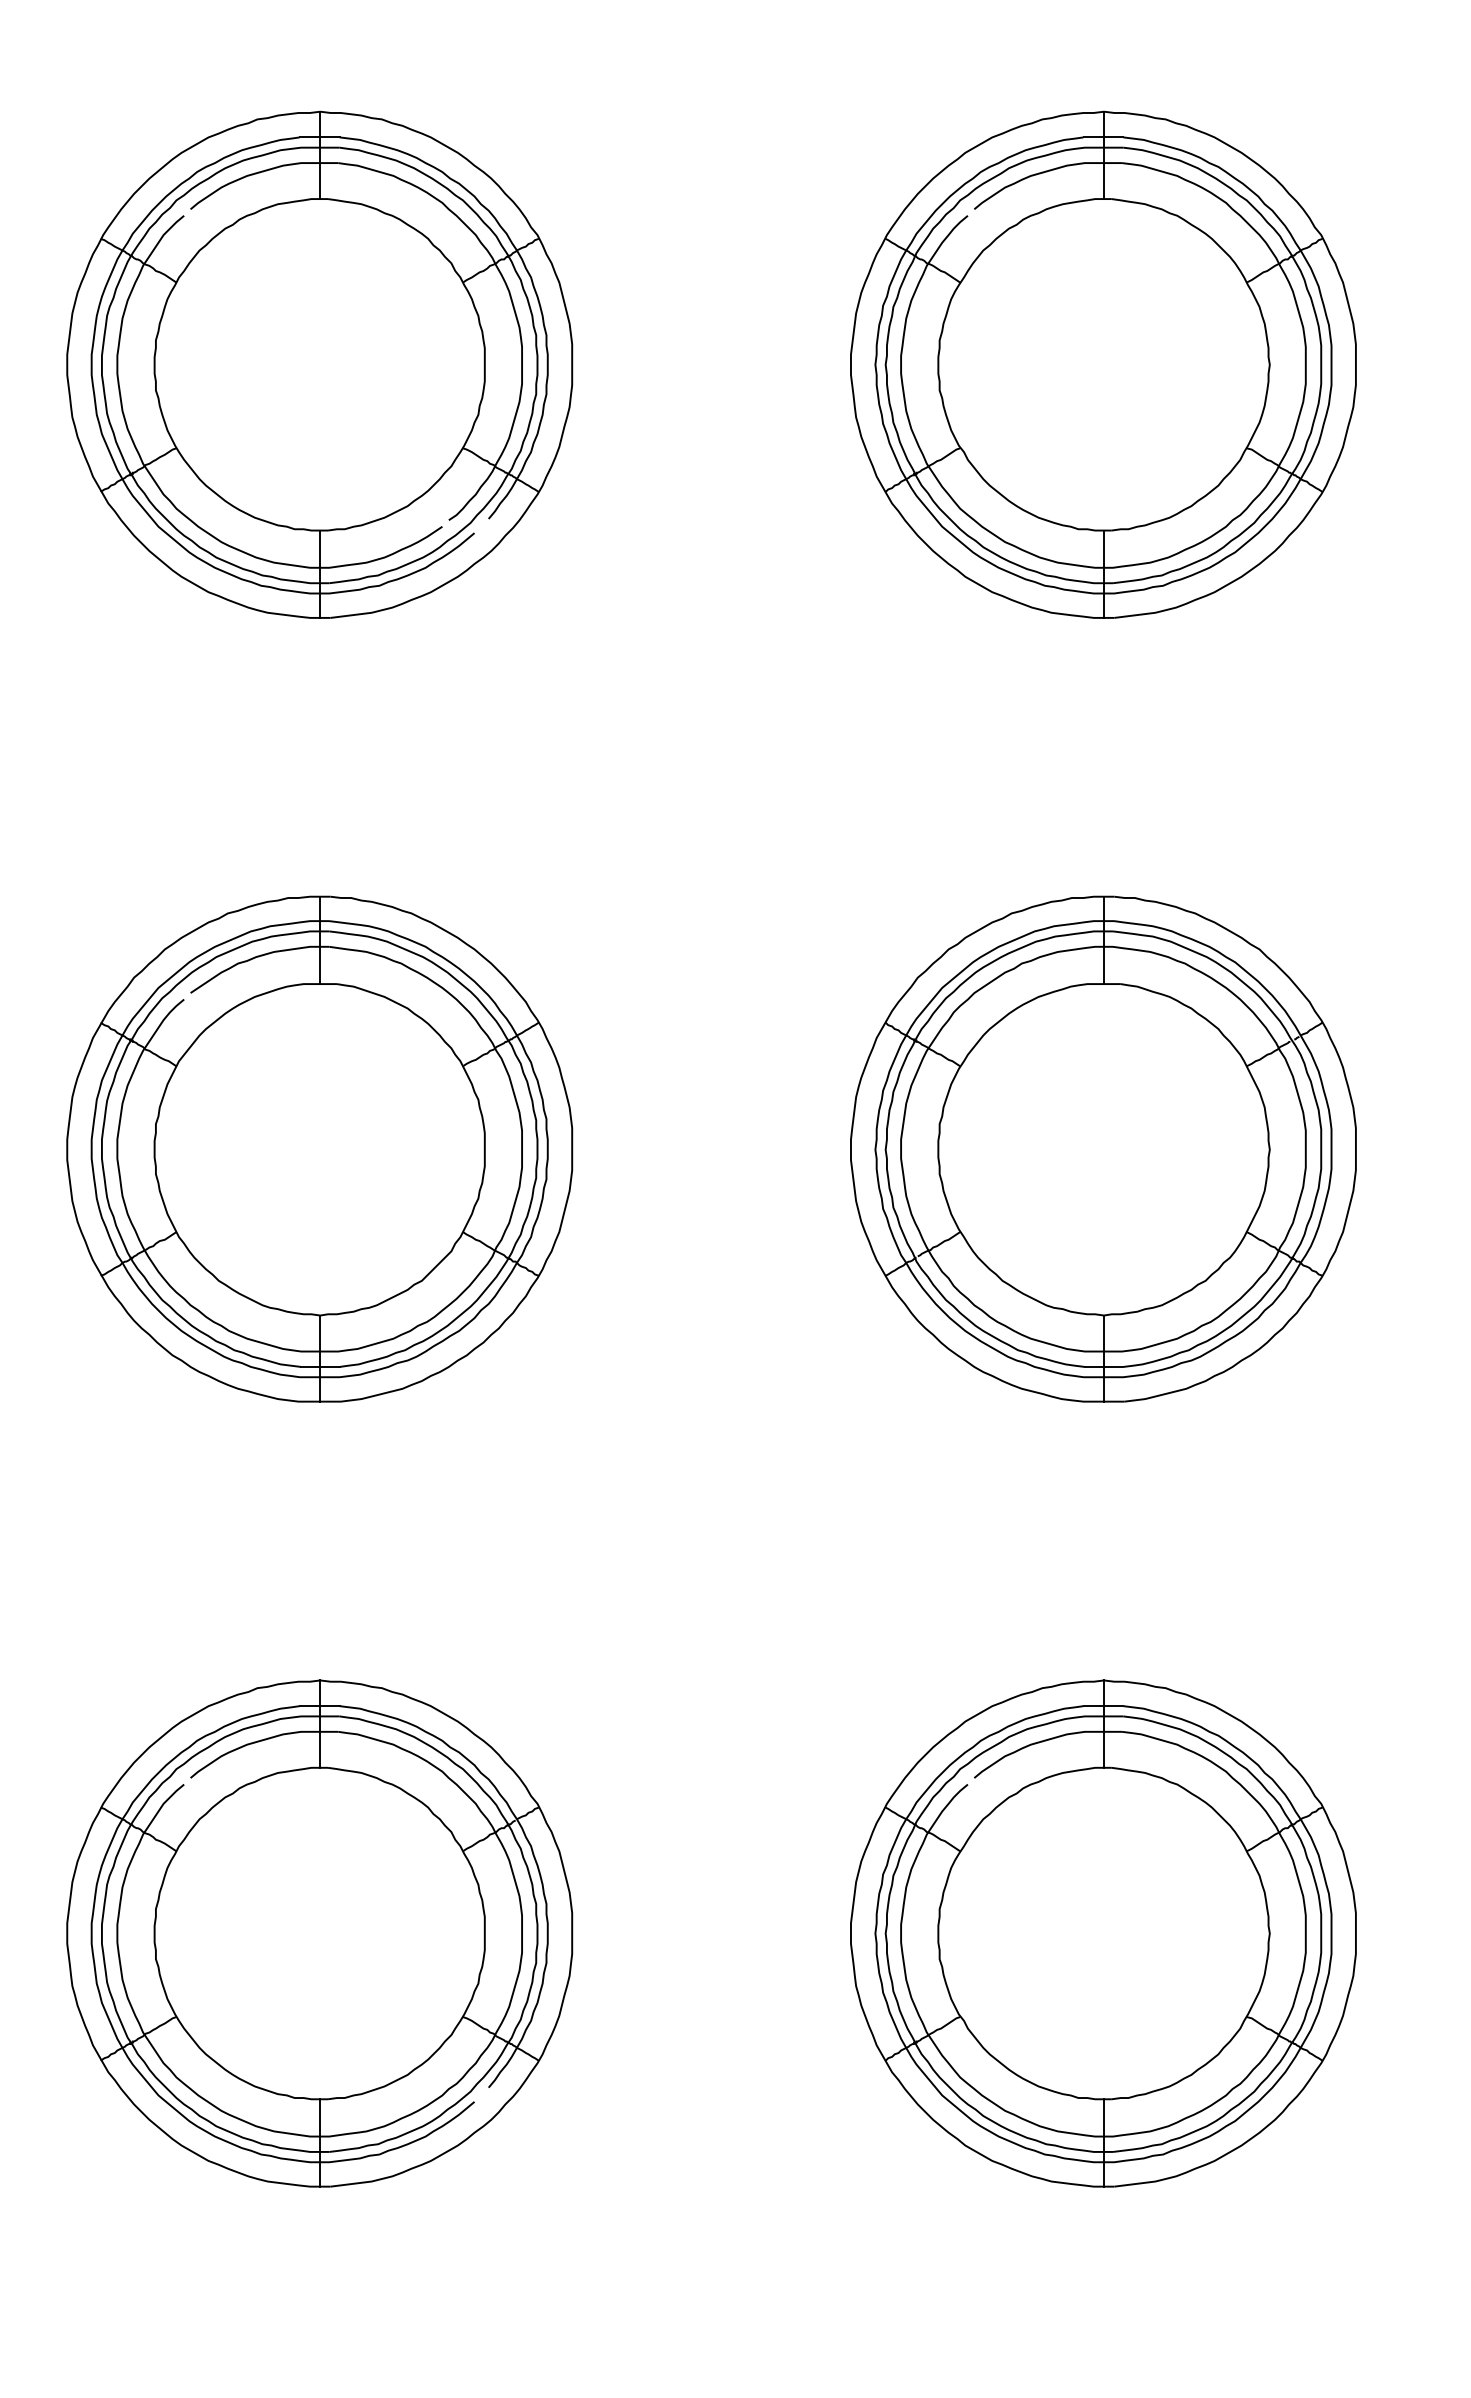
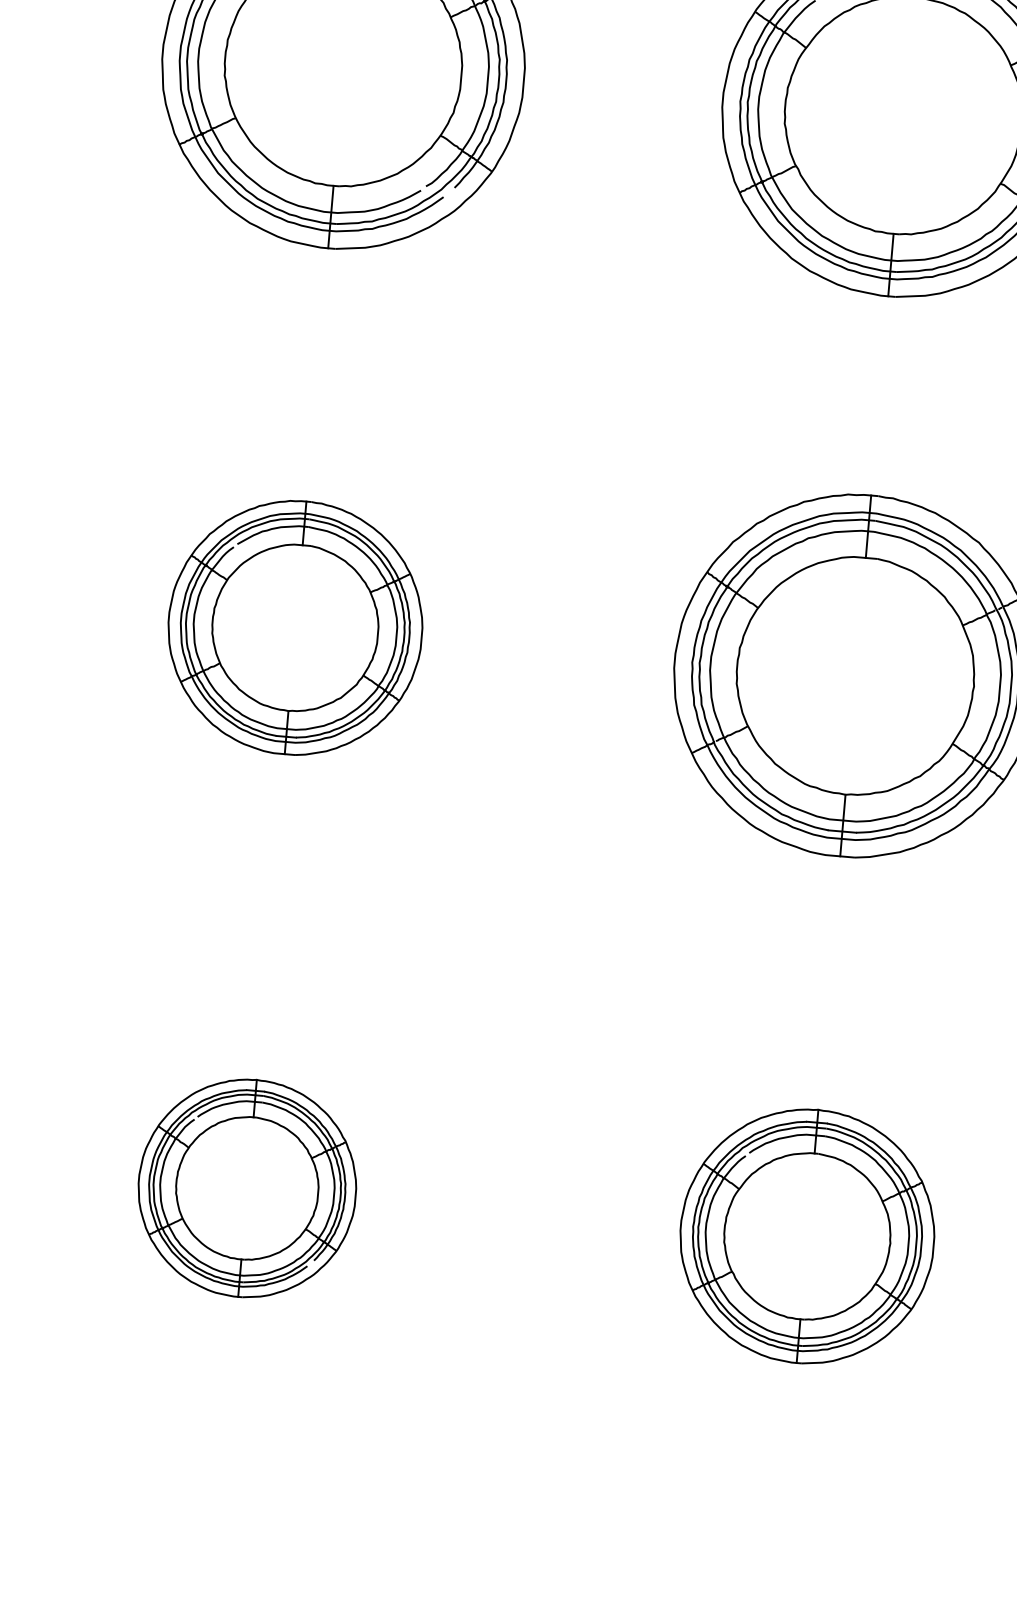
part: (319, 1148) -> (295, 627), size x0.7
part: (319, 1933) -> (247, 1188), size x0.6
part: (1103, 1933) -> (807, 1236), size x0.7

